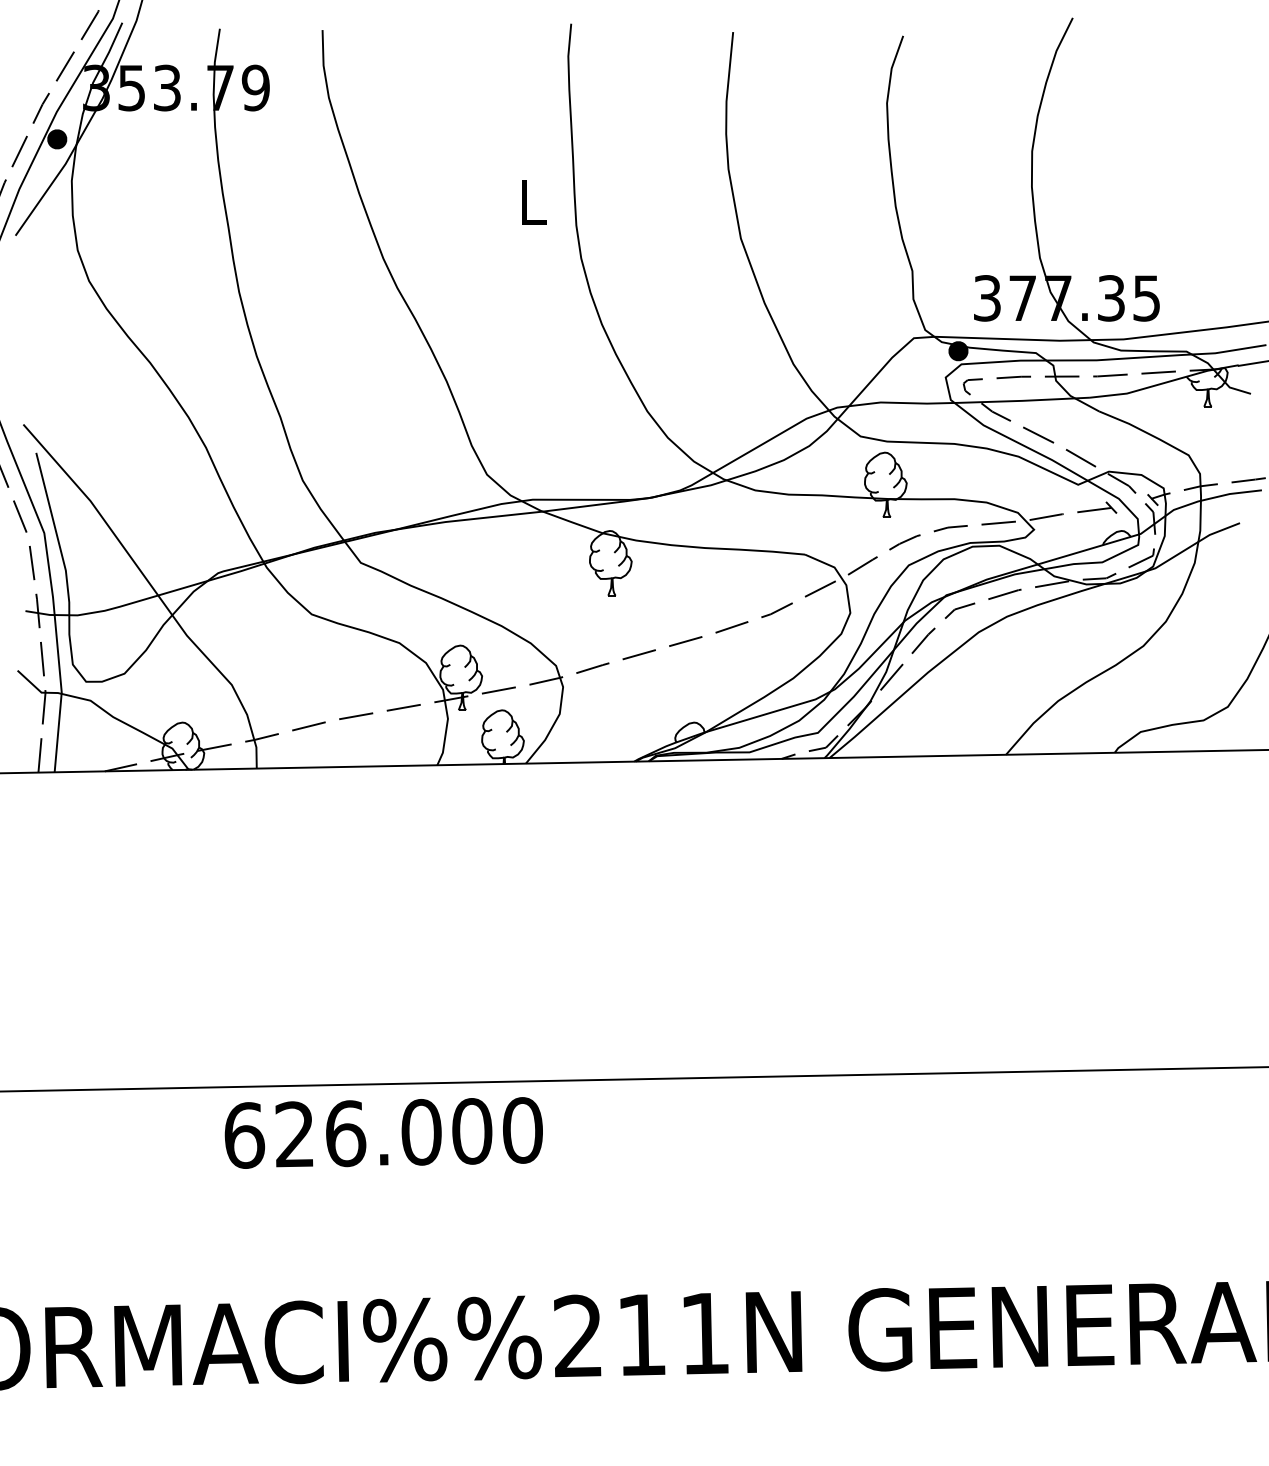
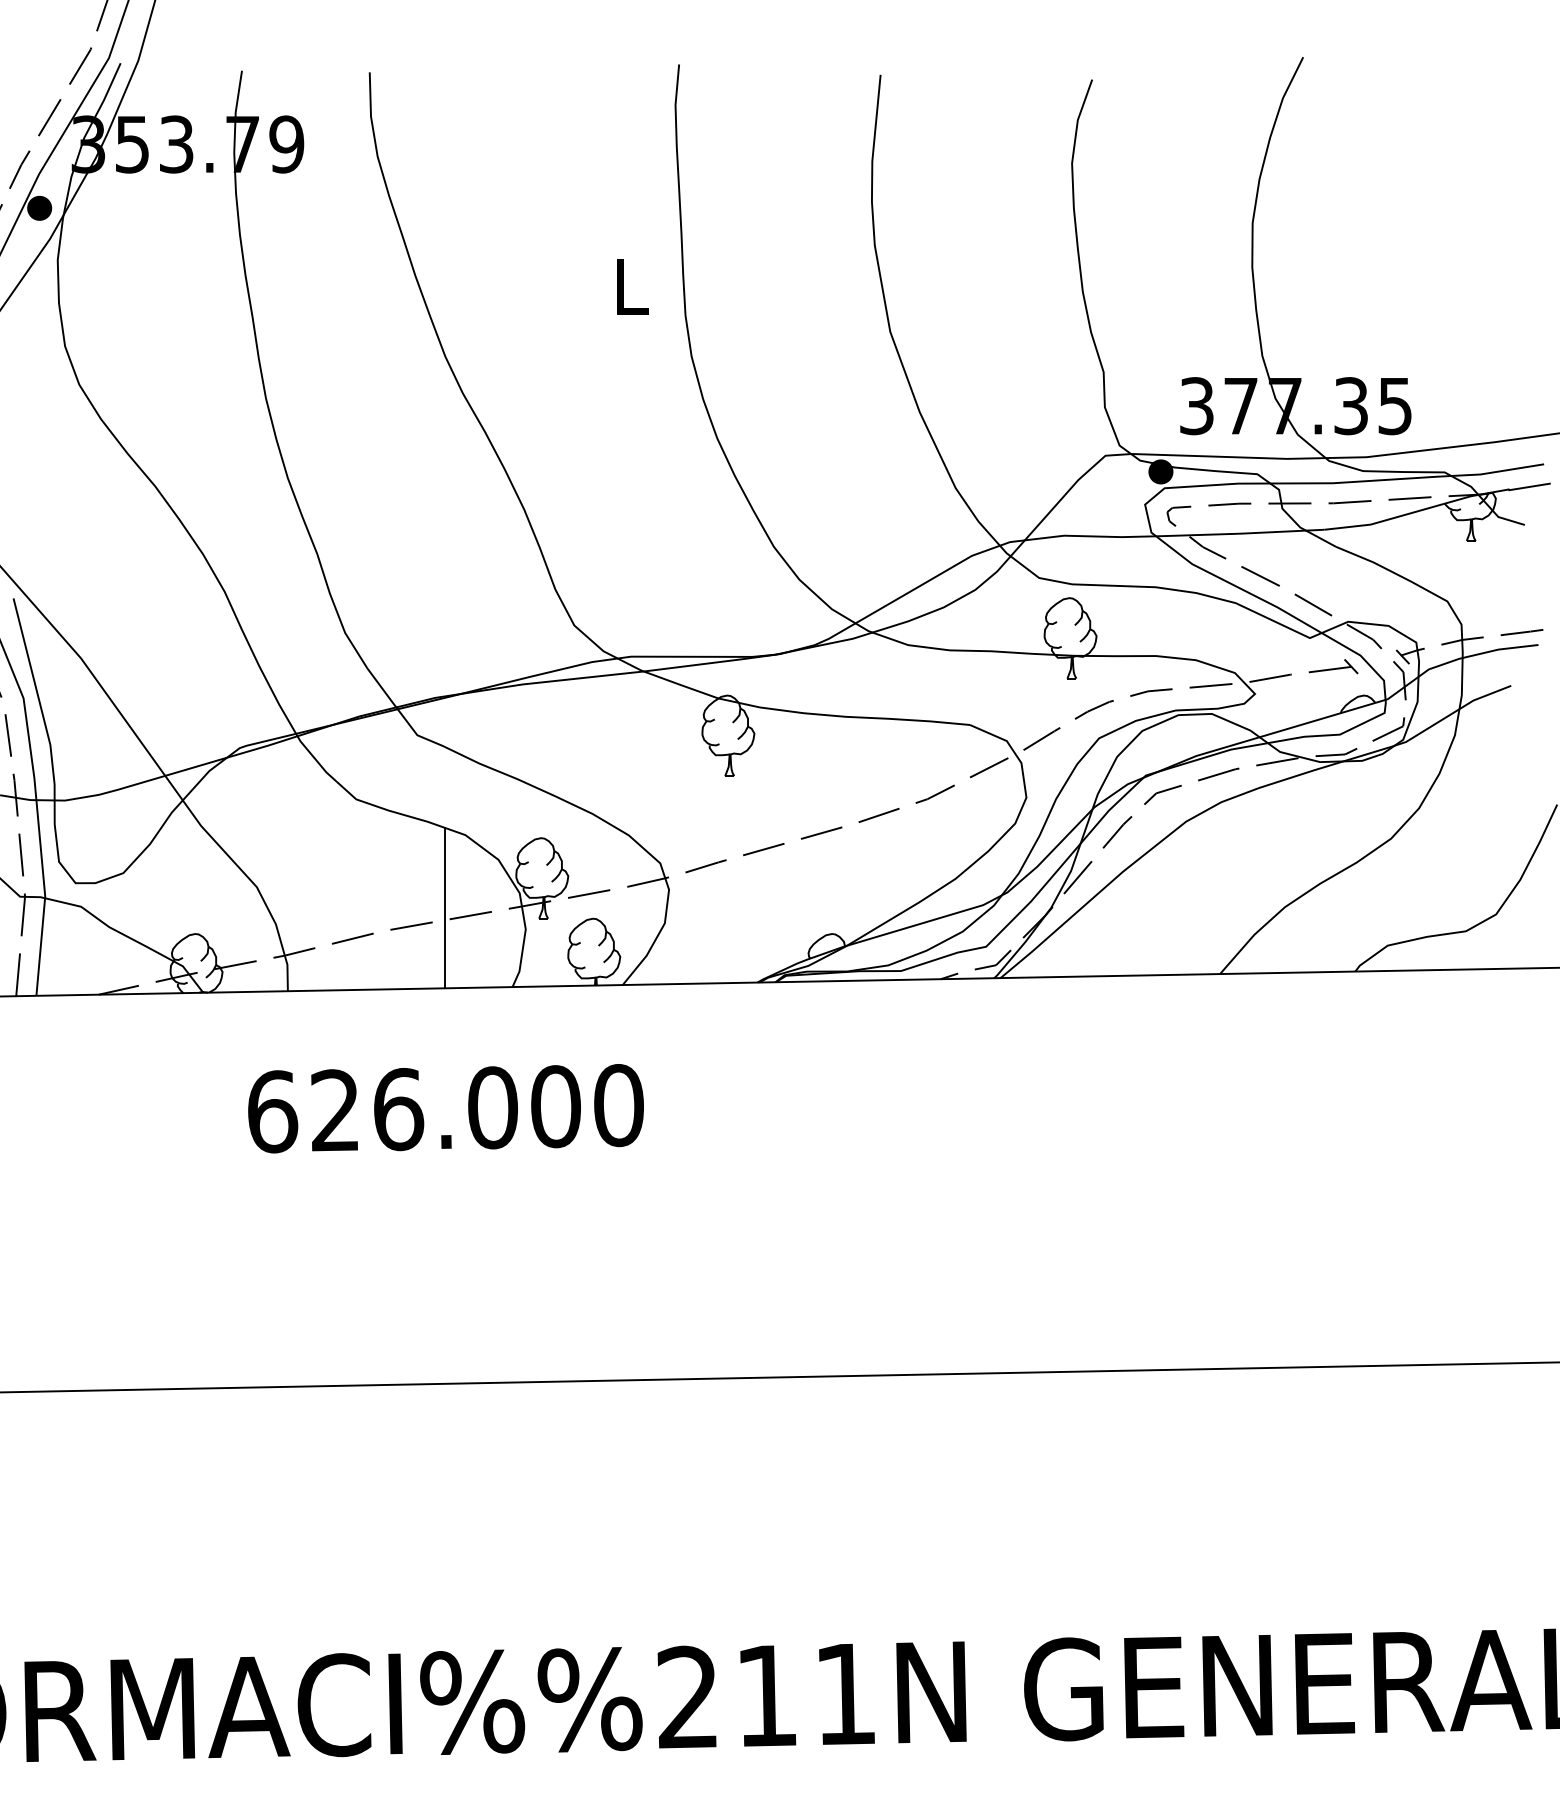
line: (383, 701) -> (445, 907), added
text: (383, 1132) -> (445, 1108), moved

